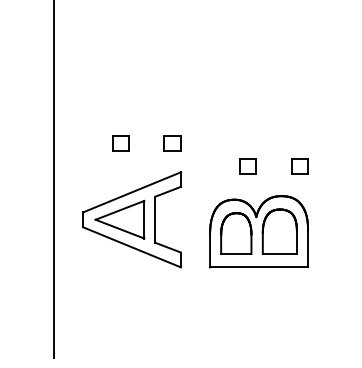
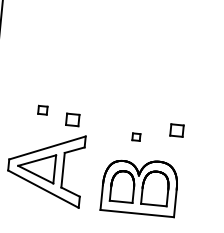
part: (120, 143) -> (42, 110), size x0.7
part: (172, 143) -> (72, 120), moved
part: (247, 166) -> (136, 137), size x0.6
part: (299, 166) -> (176, 130), moved

